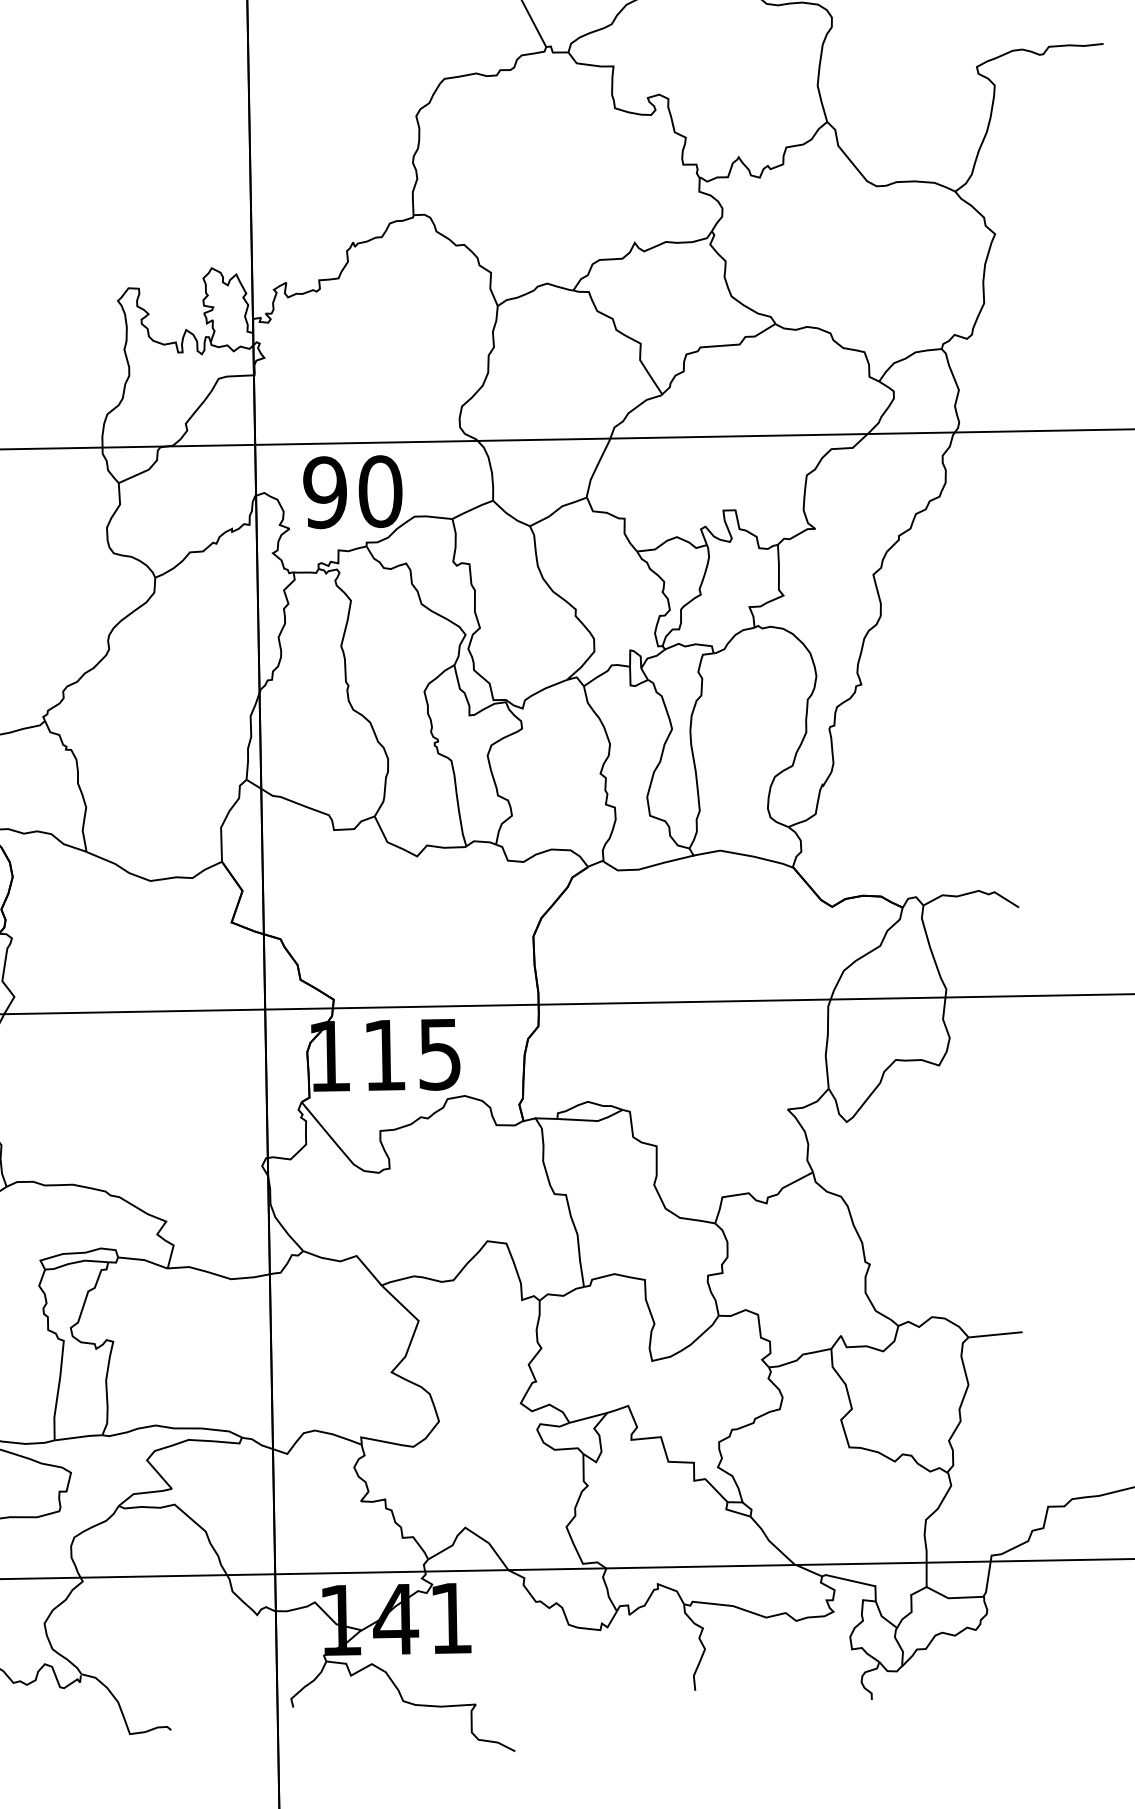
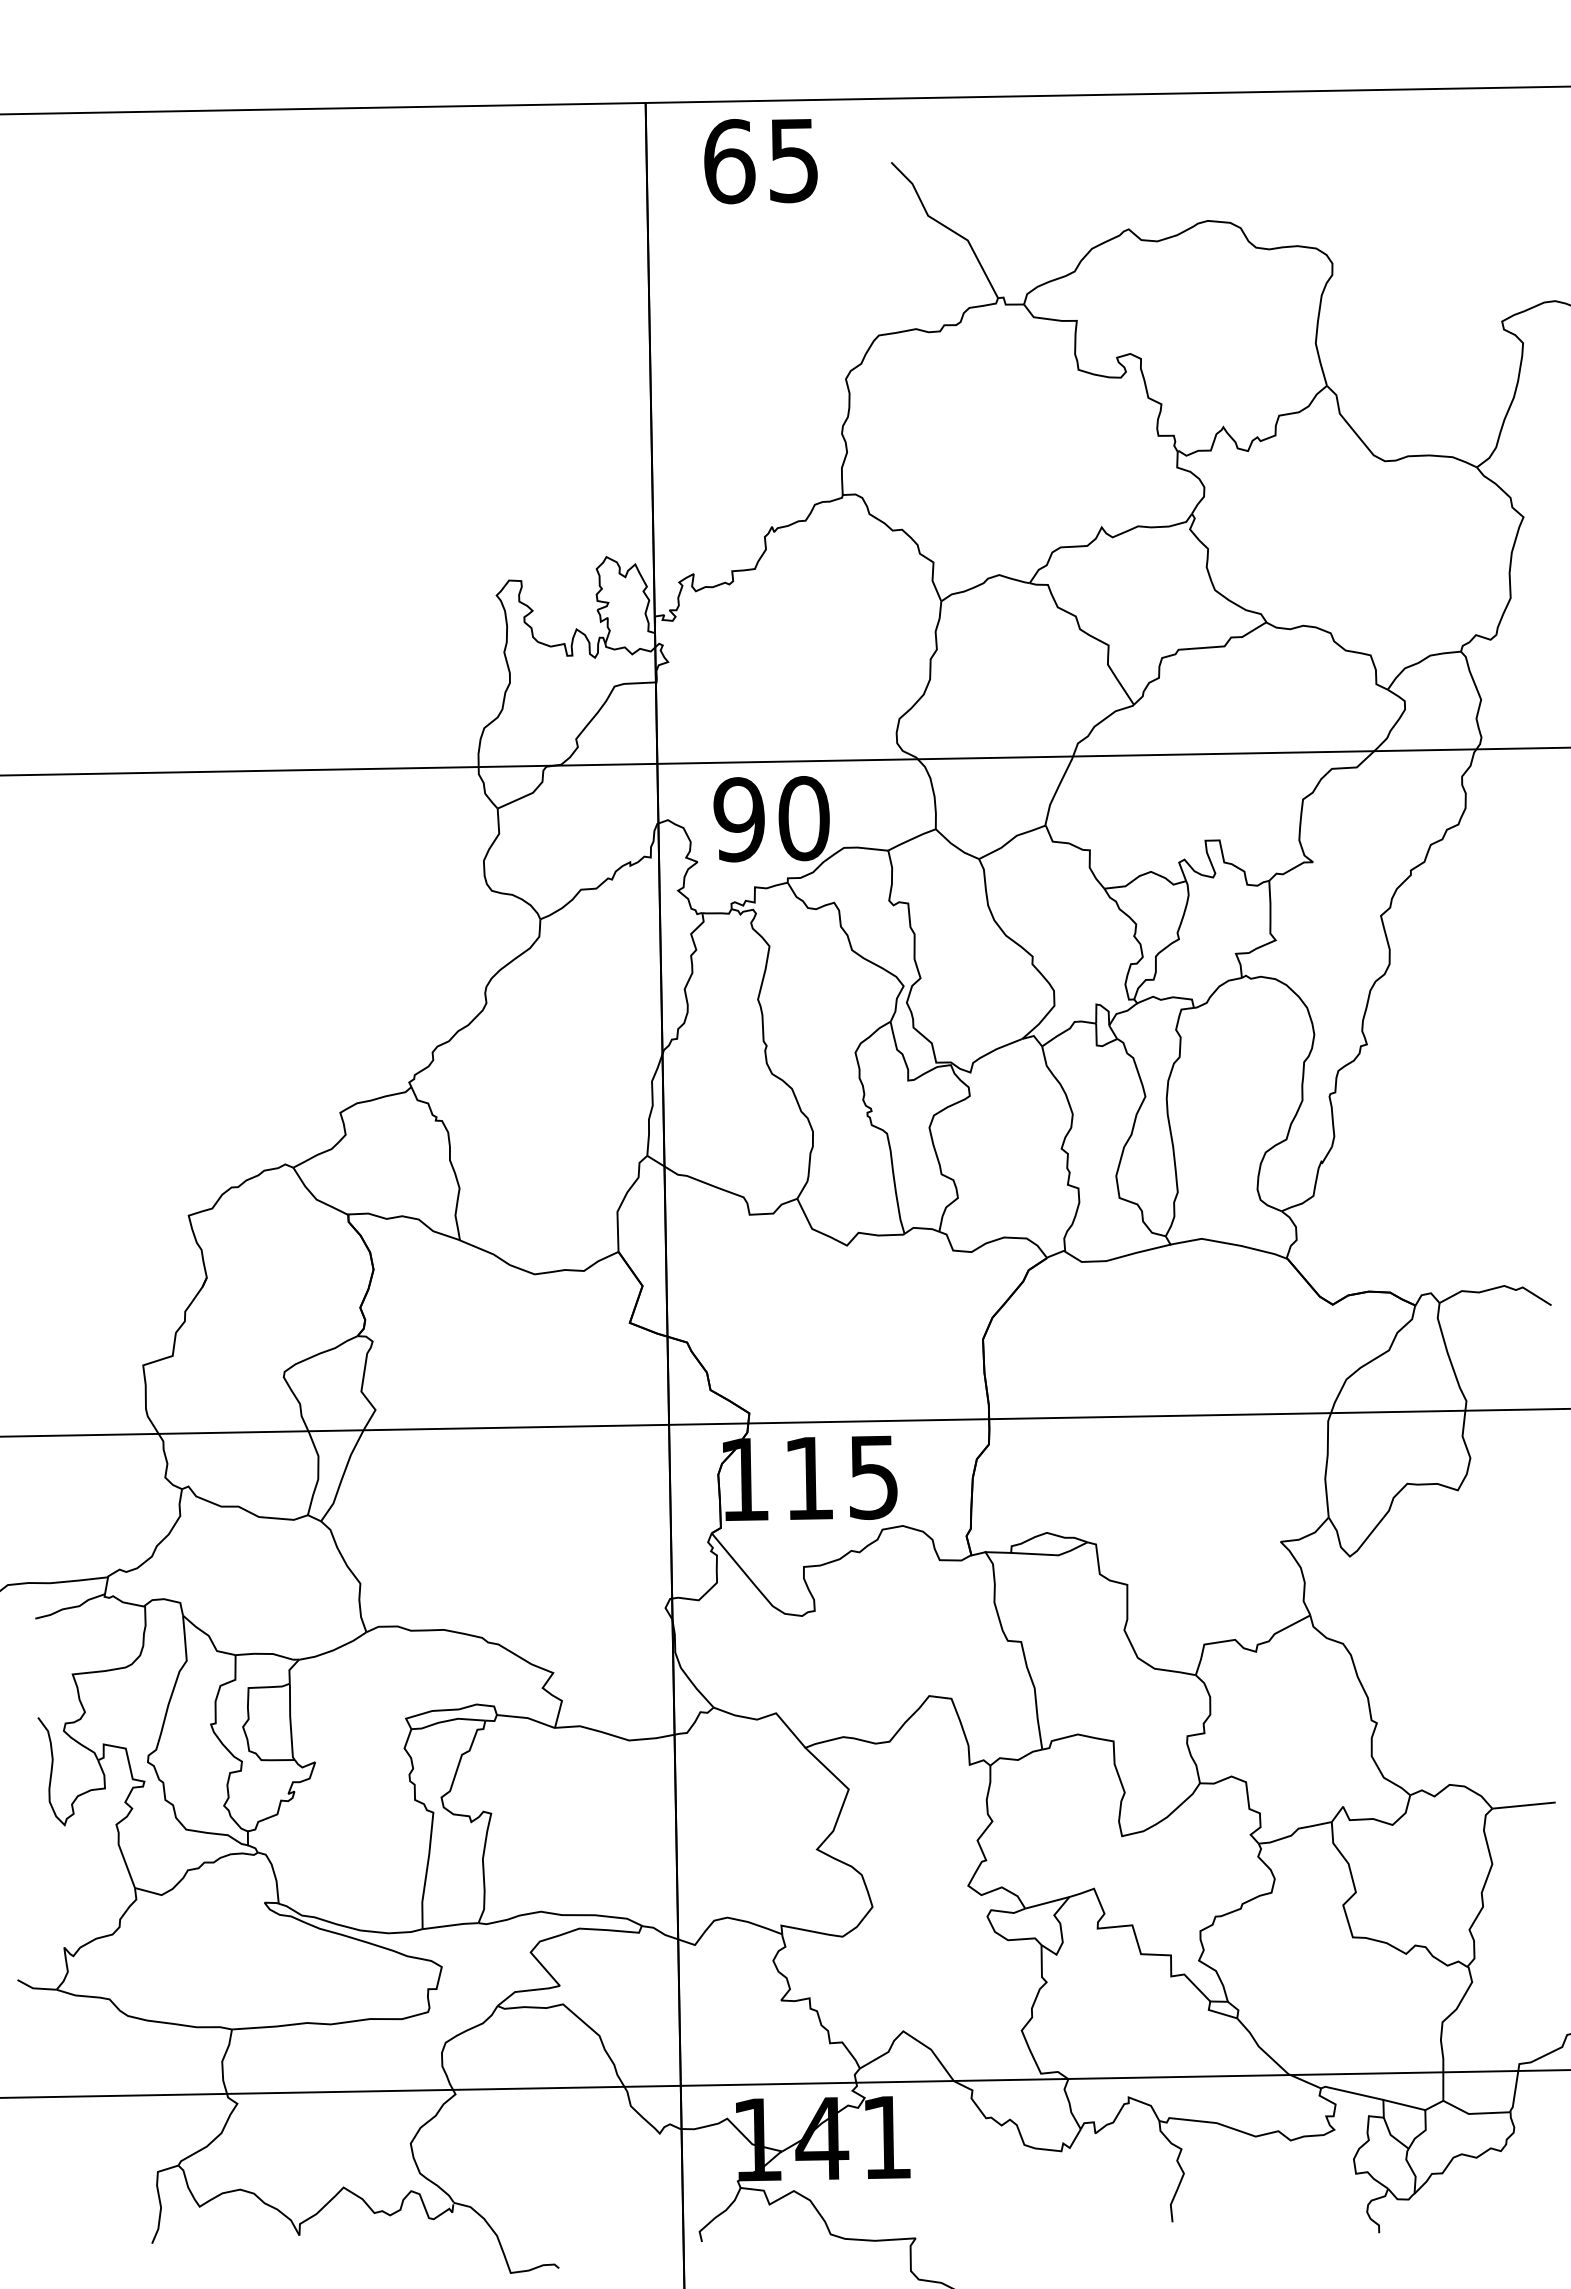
line: (893, 1590) -> (1404, 2104), added

